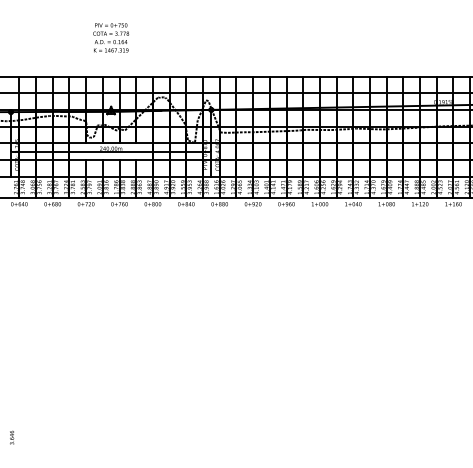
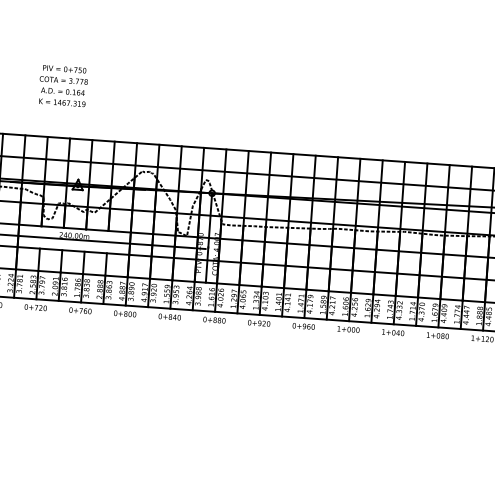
text: (111, 37) -> (63, 85), moved

